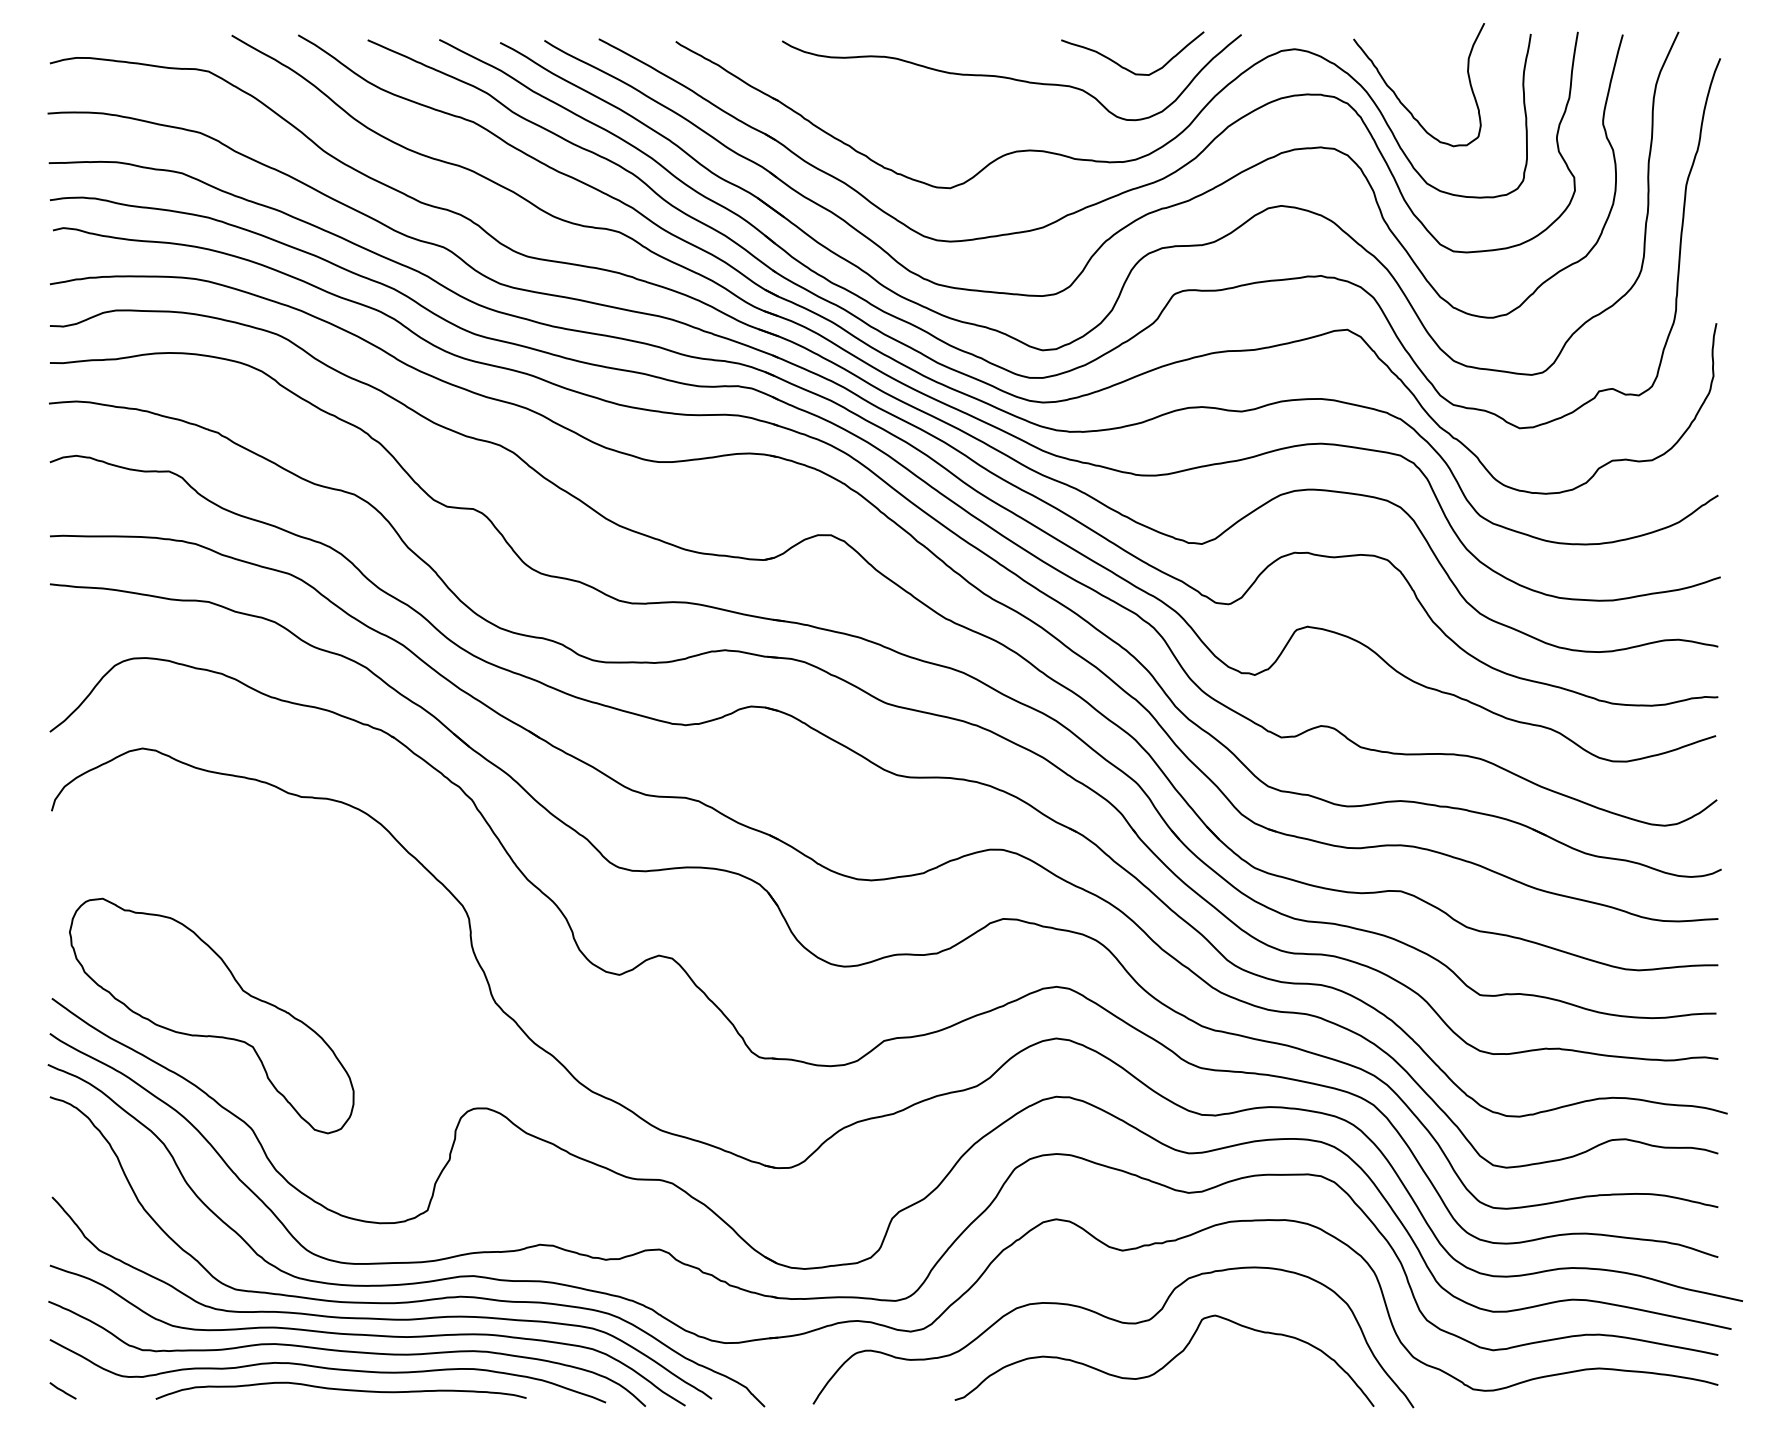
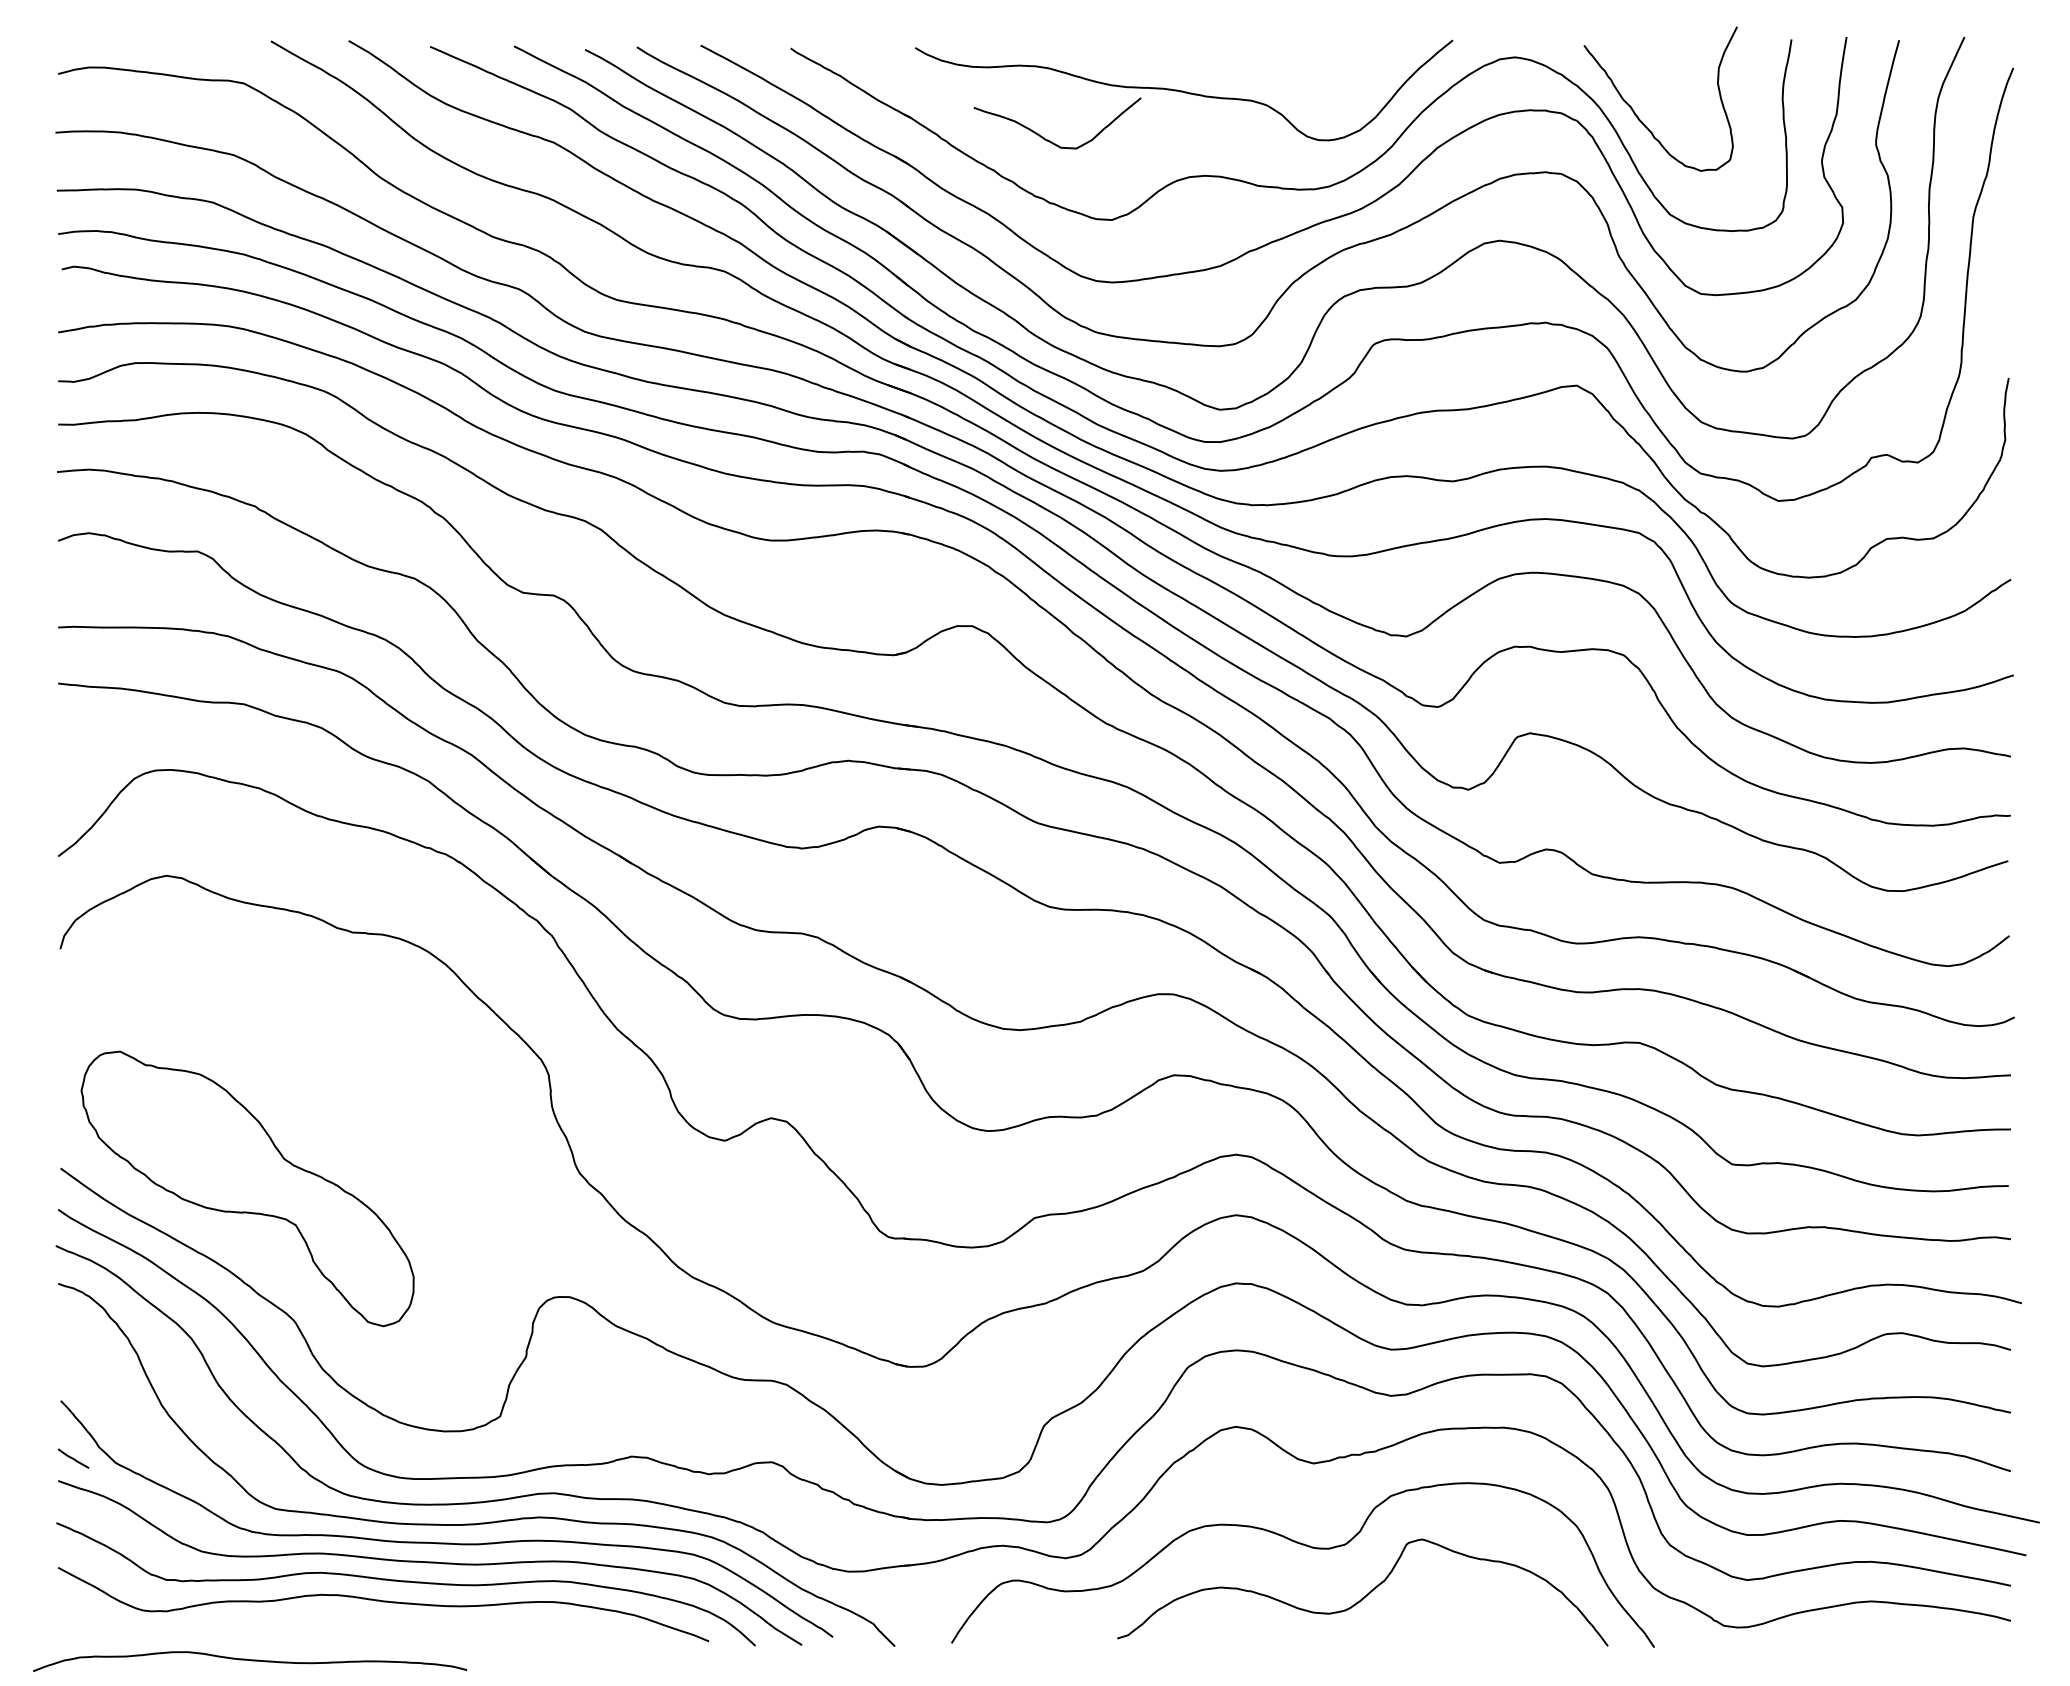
curve: (1126, 68) -> (1050, 140), moved
curve: (341, 1389) -> (250, 1660), moved
line: (62, 1390) -> (73, 1458), moved

